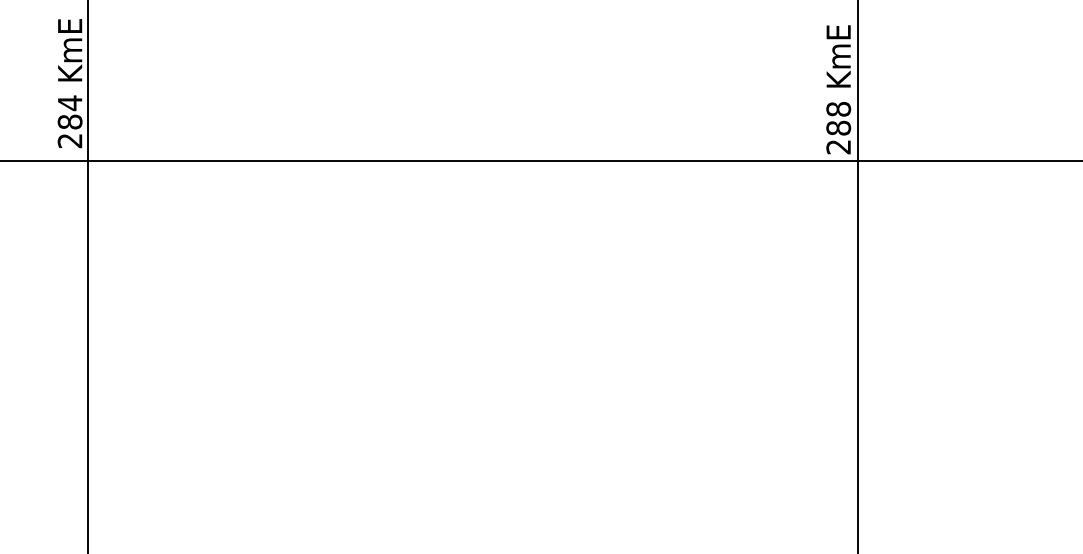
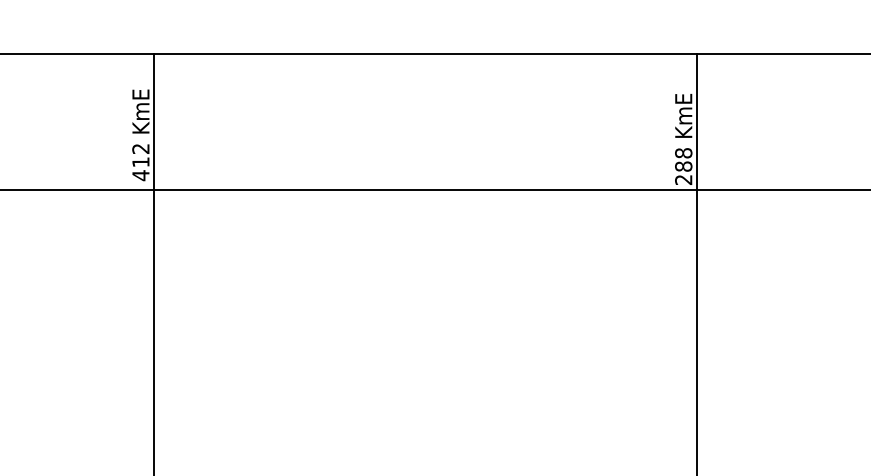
text: (69, 122) -> (140, 162), 284 -> 412

